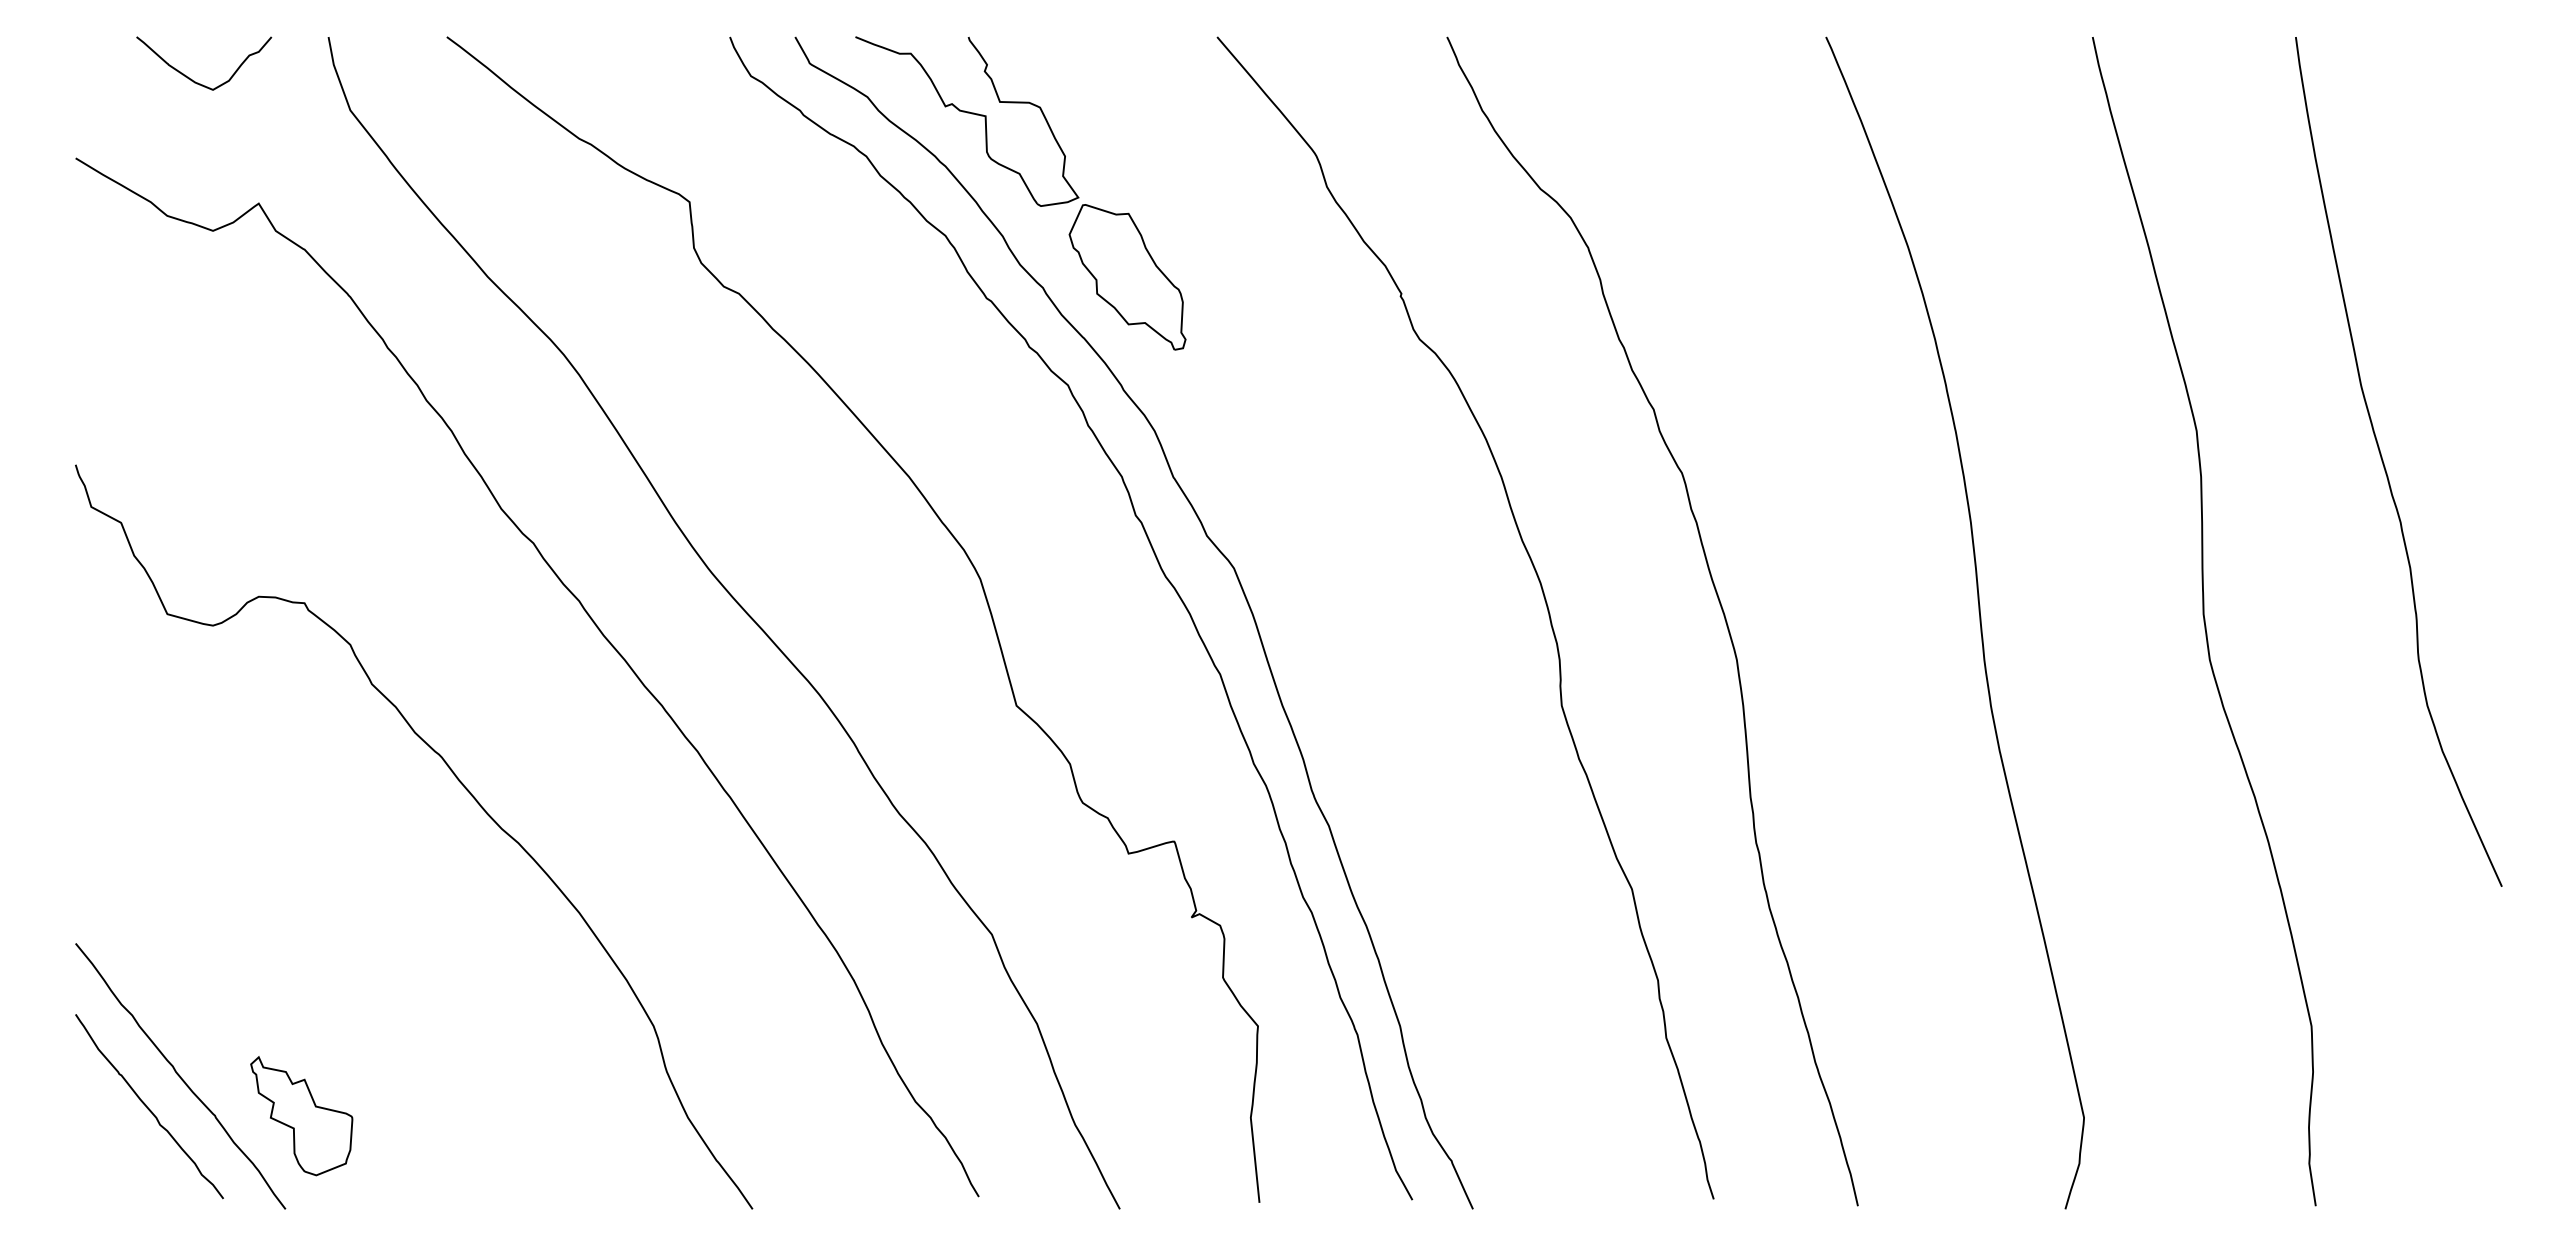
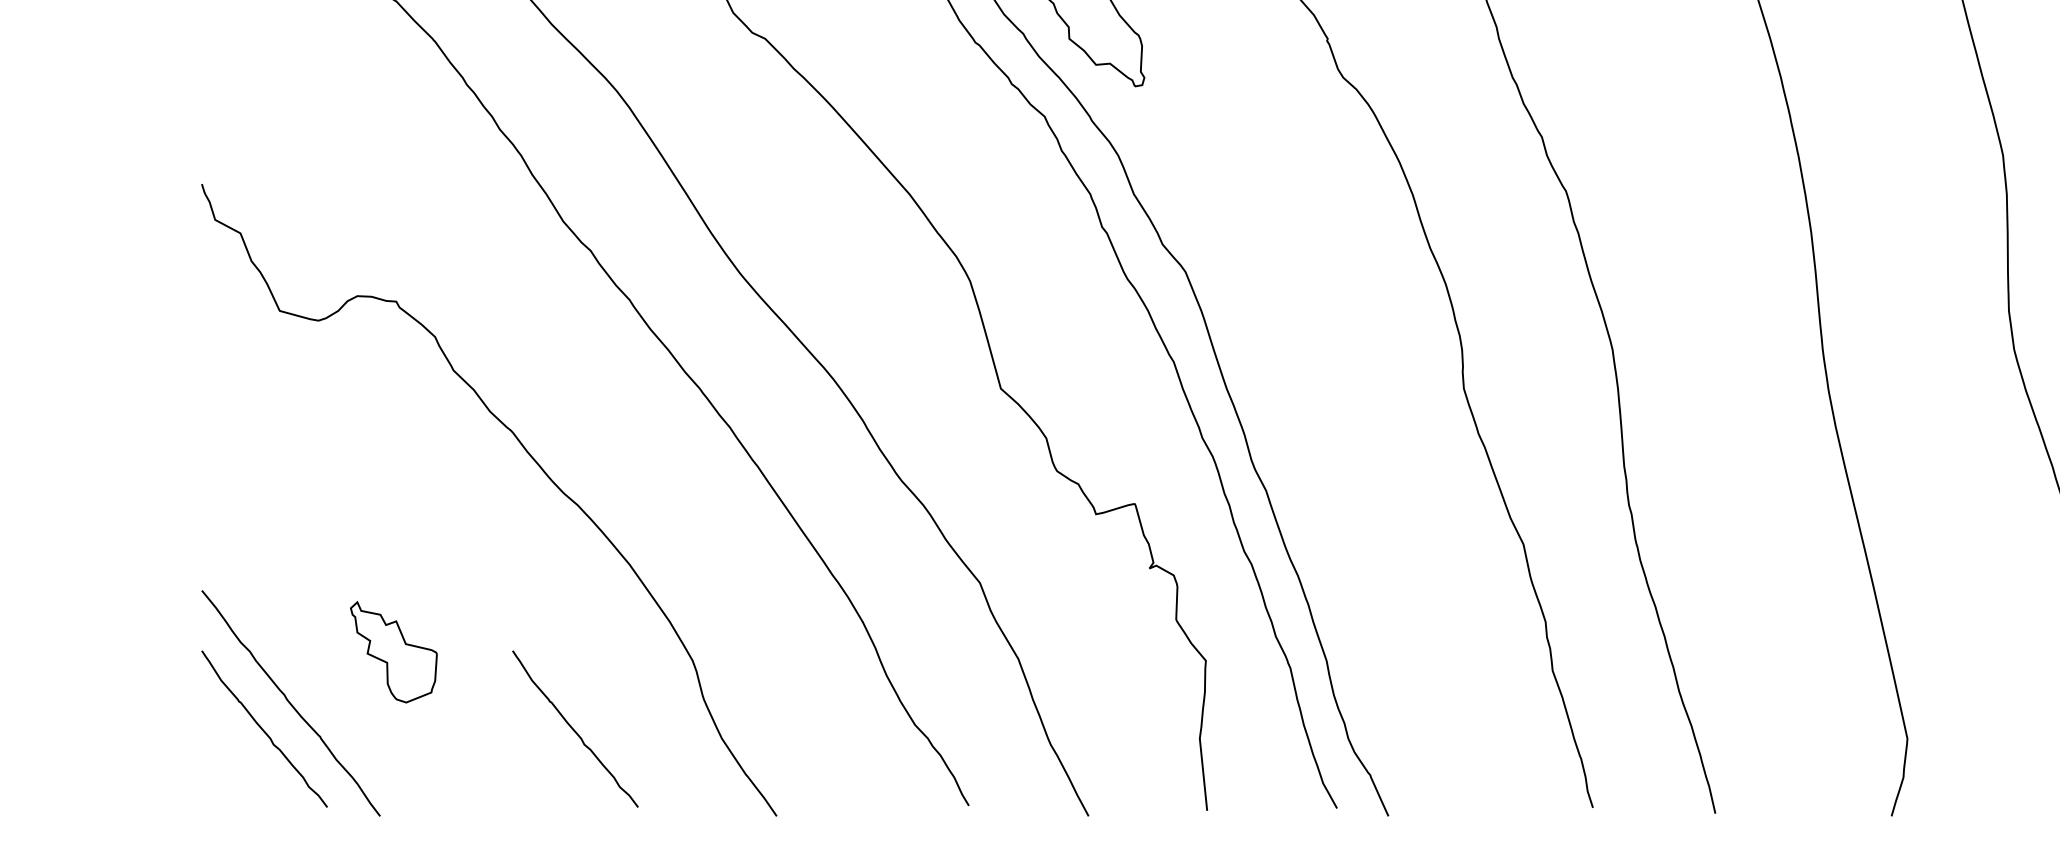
curve: (514, 1107) -> (574, 729), added
part: (301, 1116) -> (393, 652), moved

